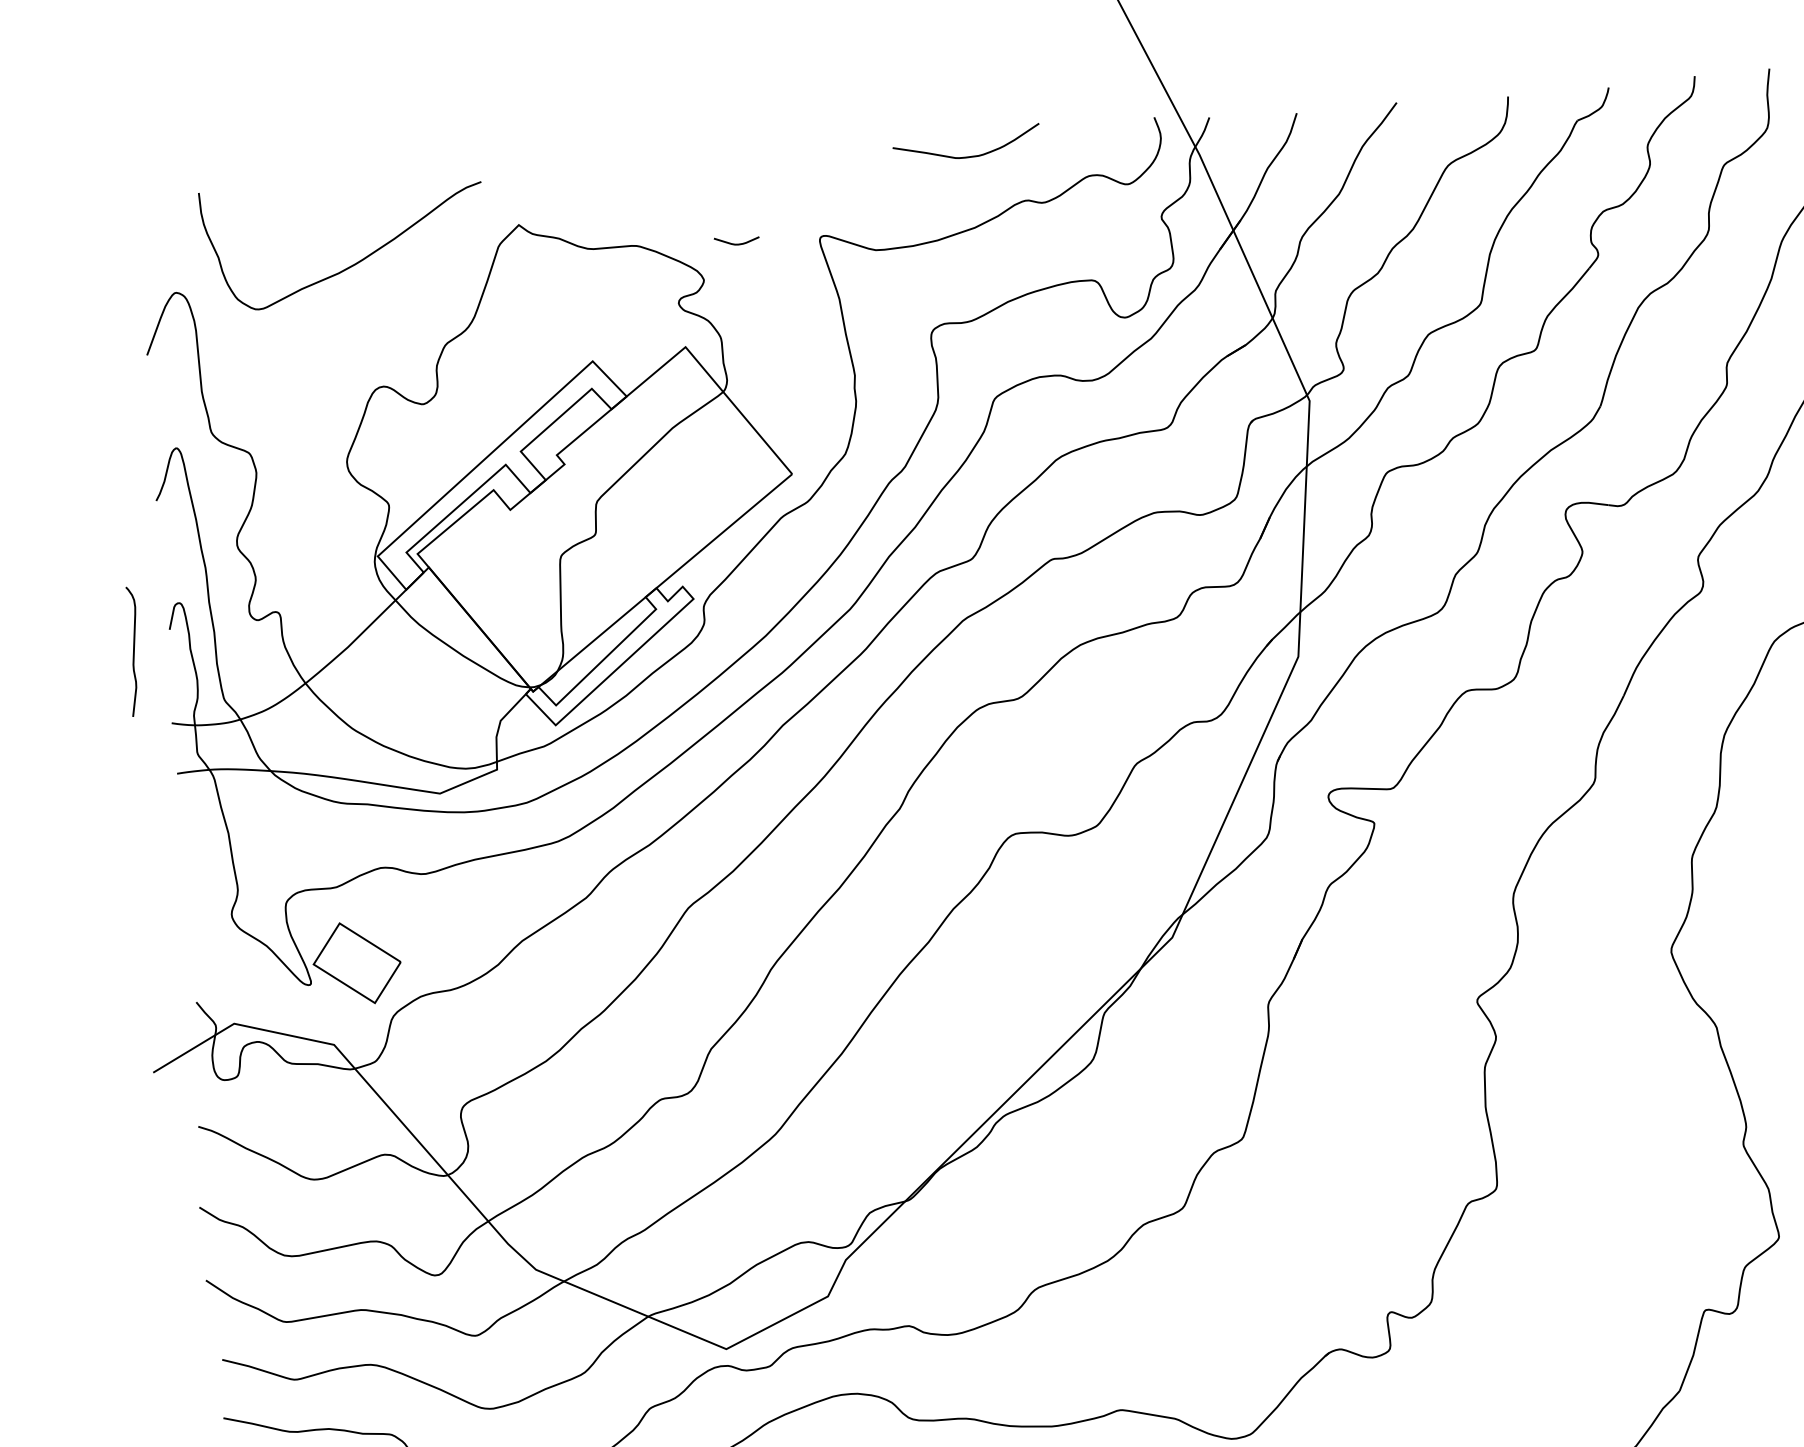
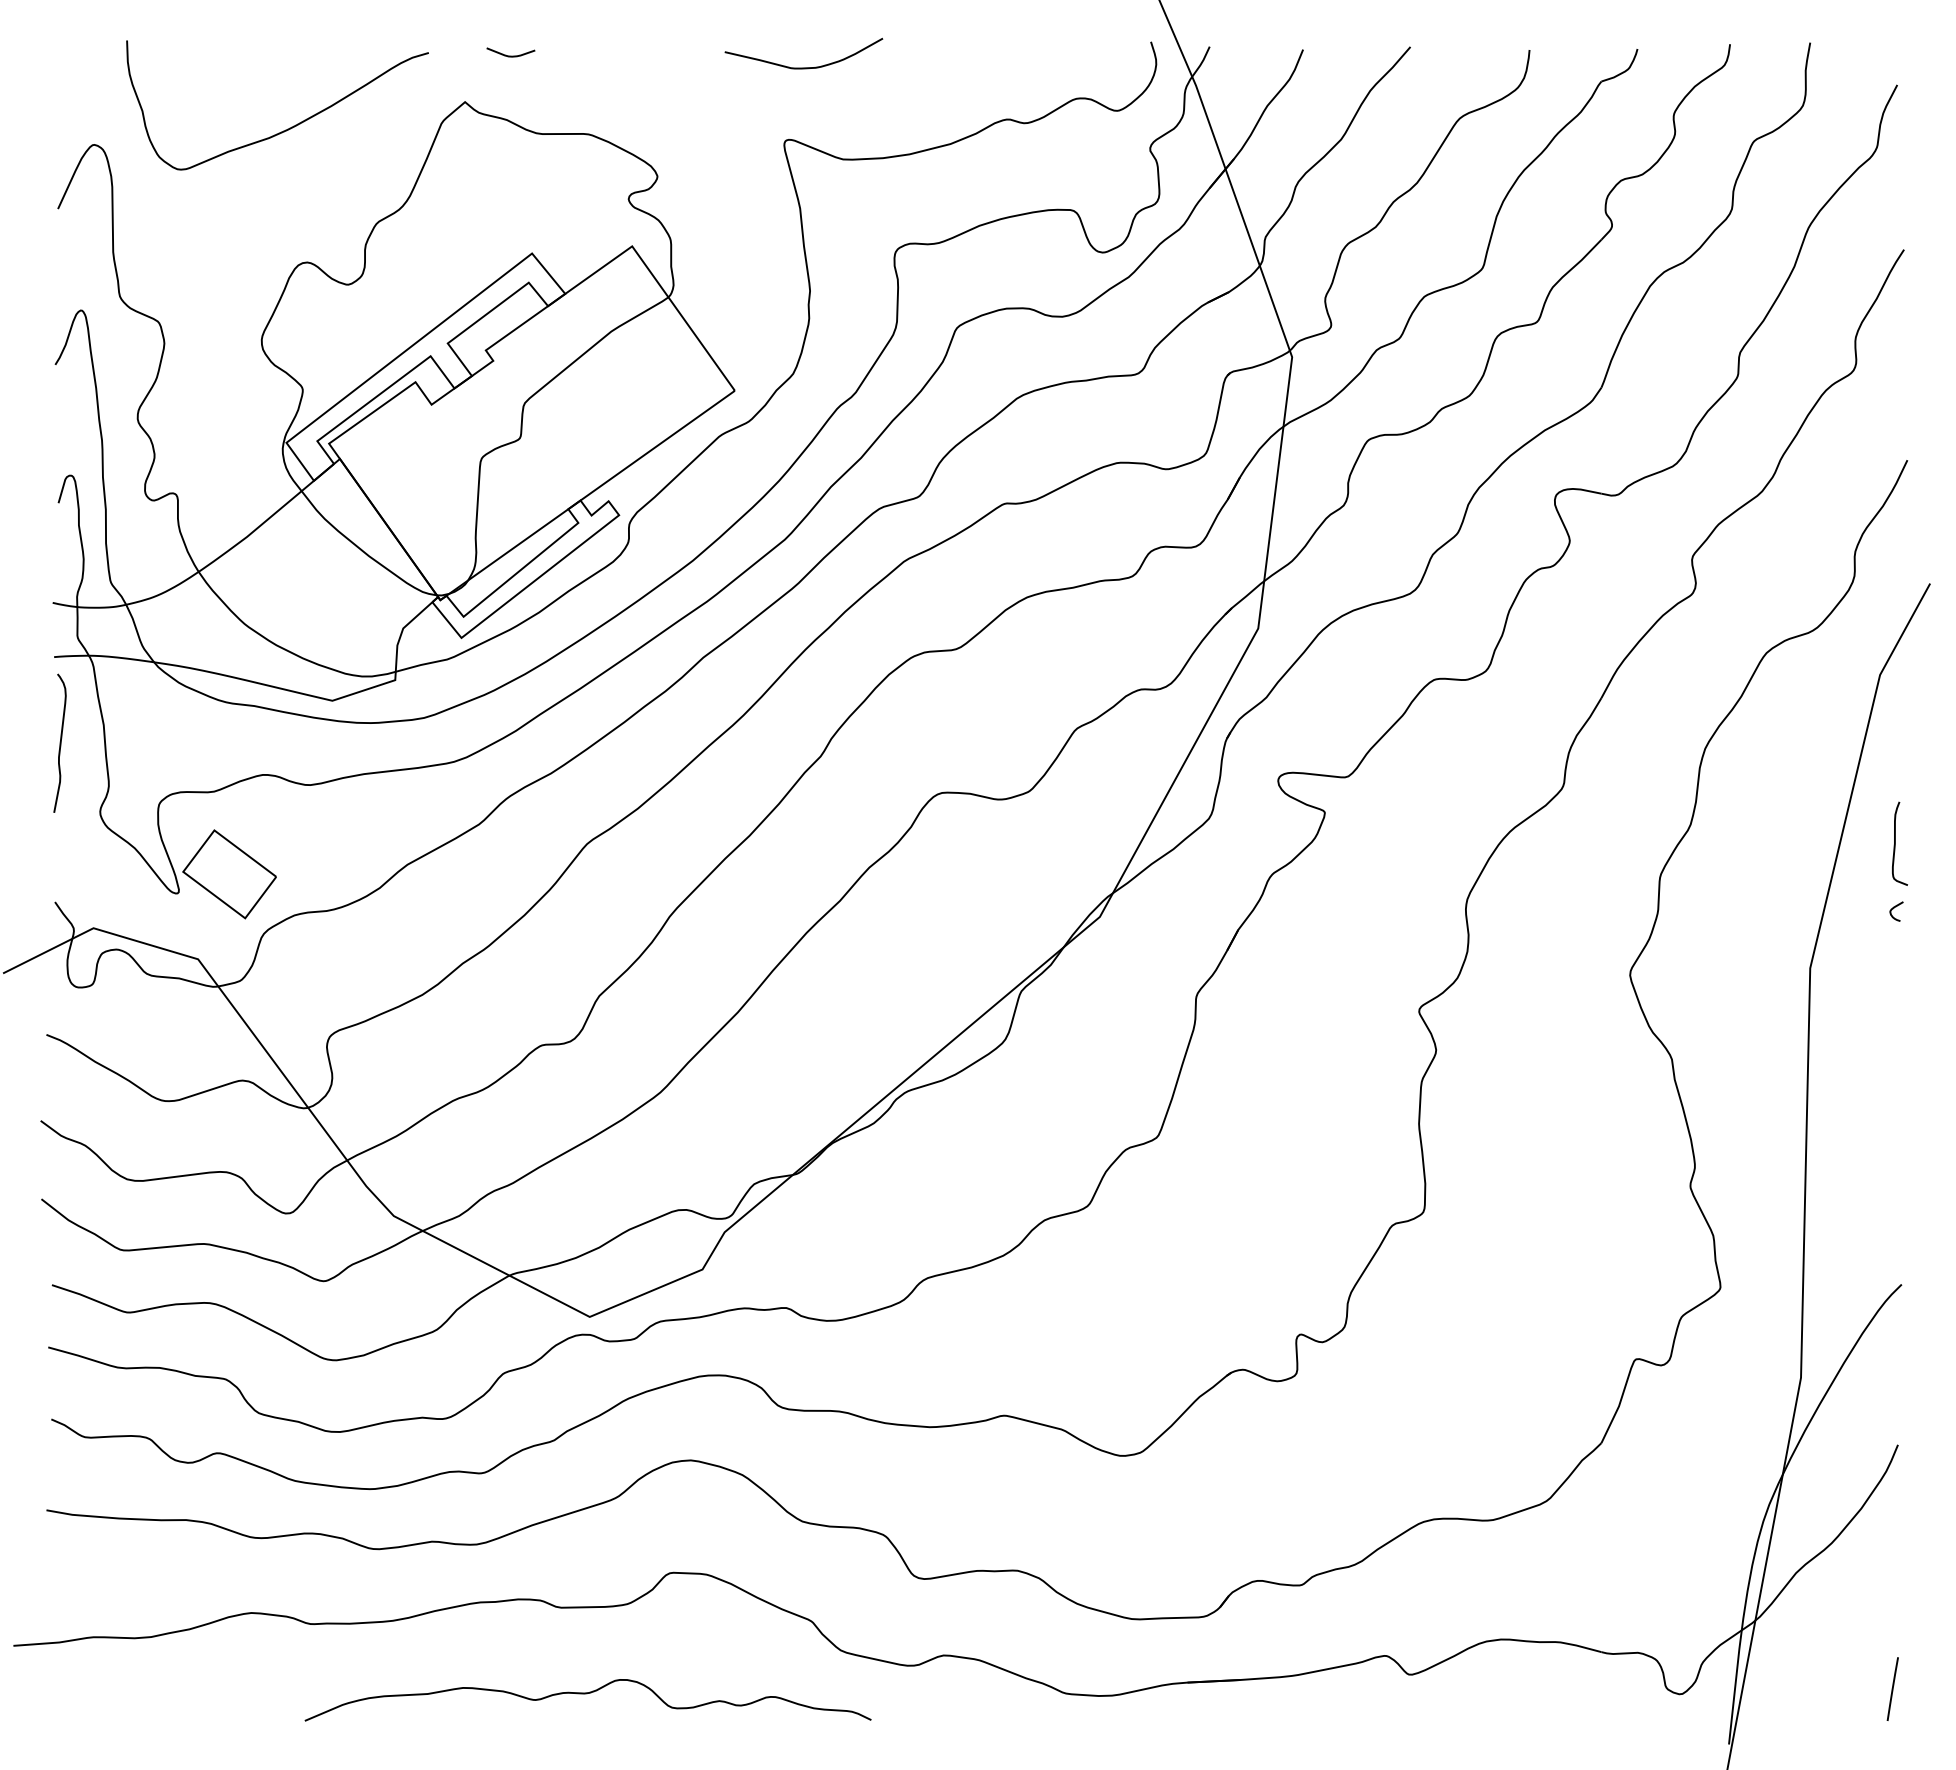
curve: (967, 156) -> (803, 67), moved
curve: (736, 243) -> (510, 55), moved
curve: (132, 650) -> (59, 742), moved

